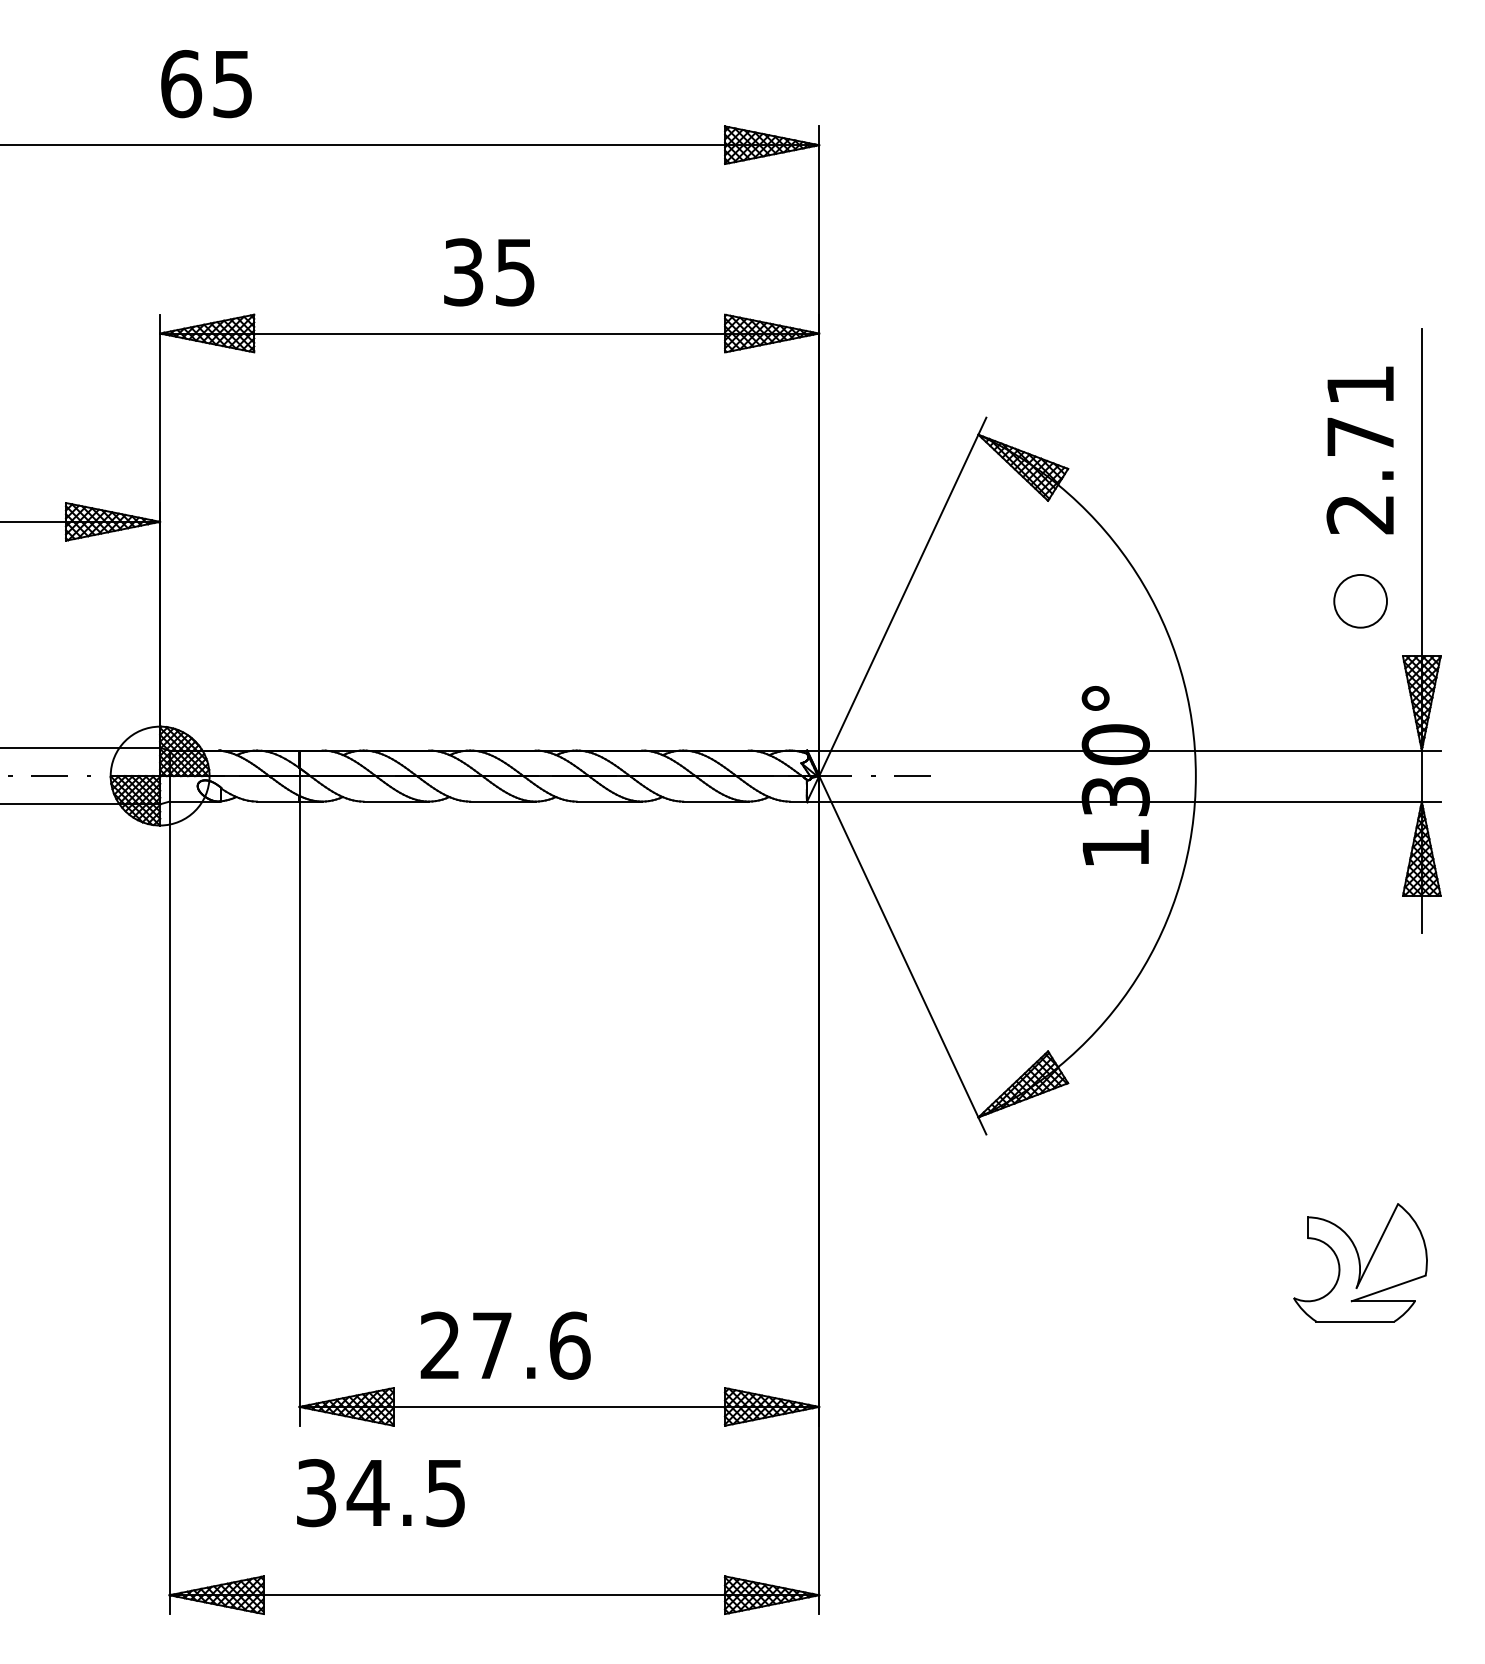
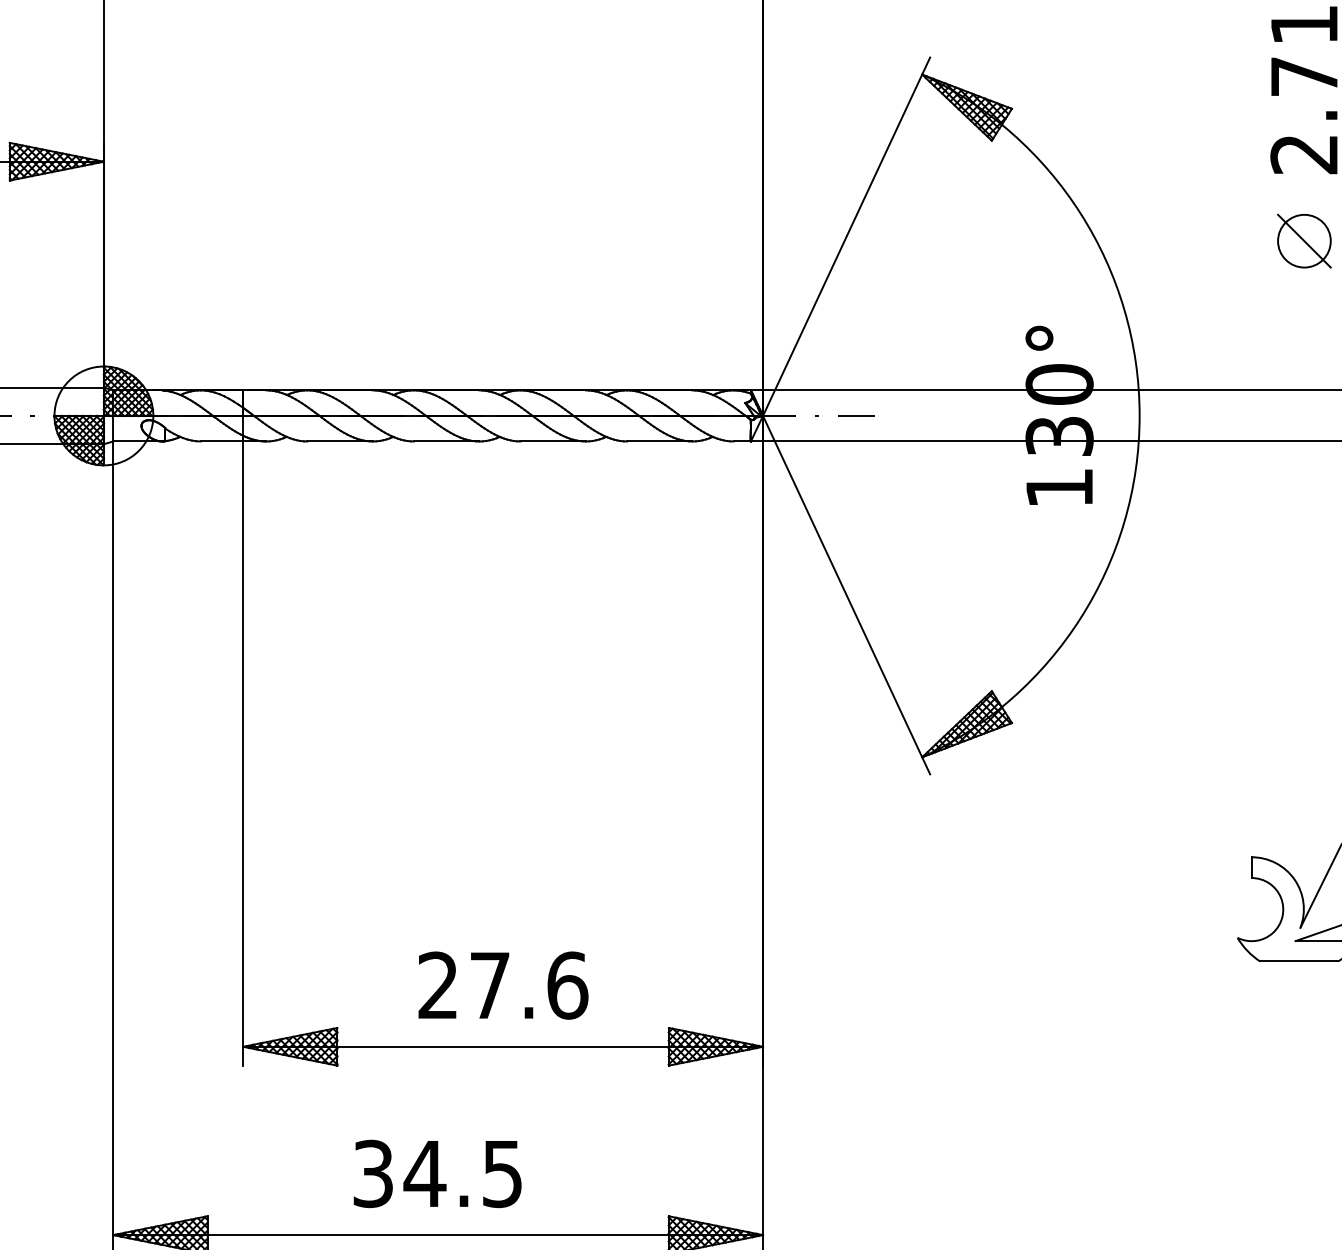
line: (1360, 600) -> (1304, 240), added
text: (505, 1345) -> (503, 985), moved
text: (380, 1493) -> (437, 1174), moved

